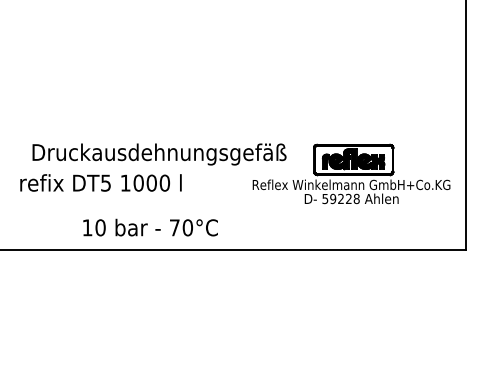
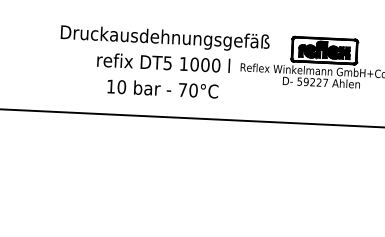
text: (100, 182) -> (163, 62), moved
text: (356, 198) -> (325, 82), 59228 -> 59227
text: (150, 227) -> (162, 88), moved

